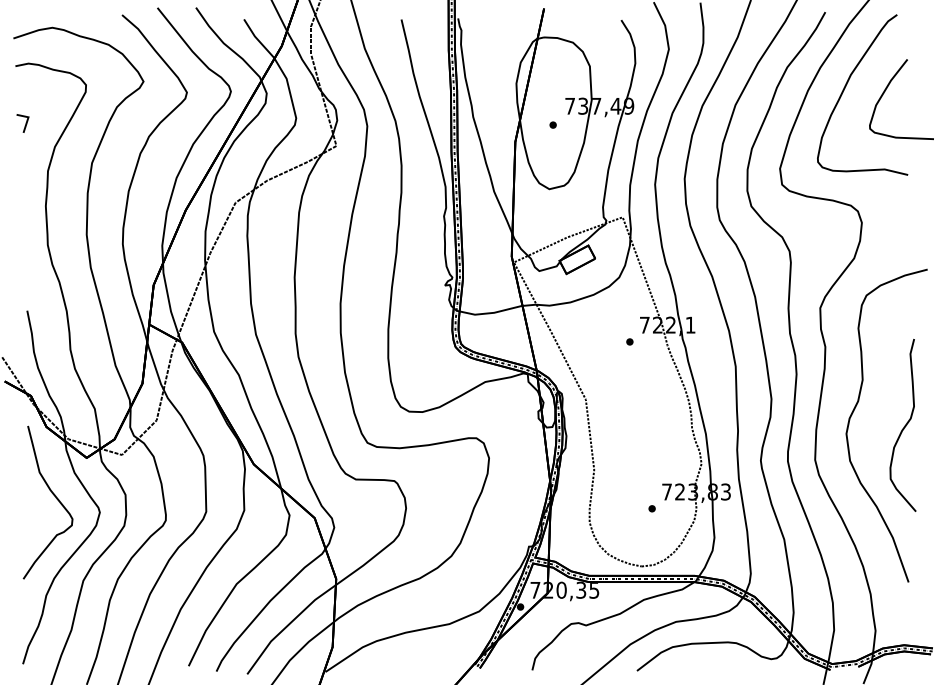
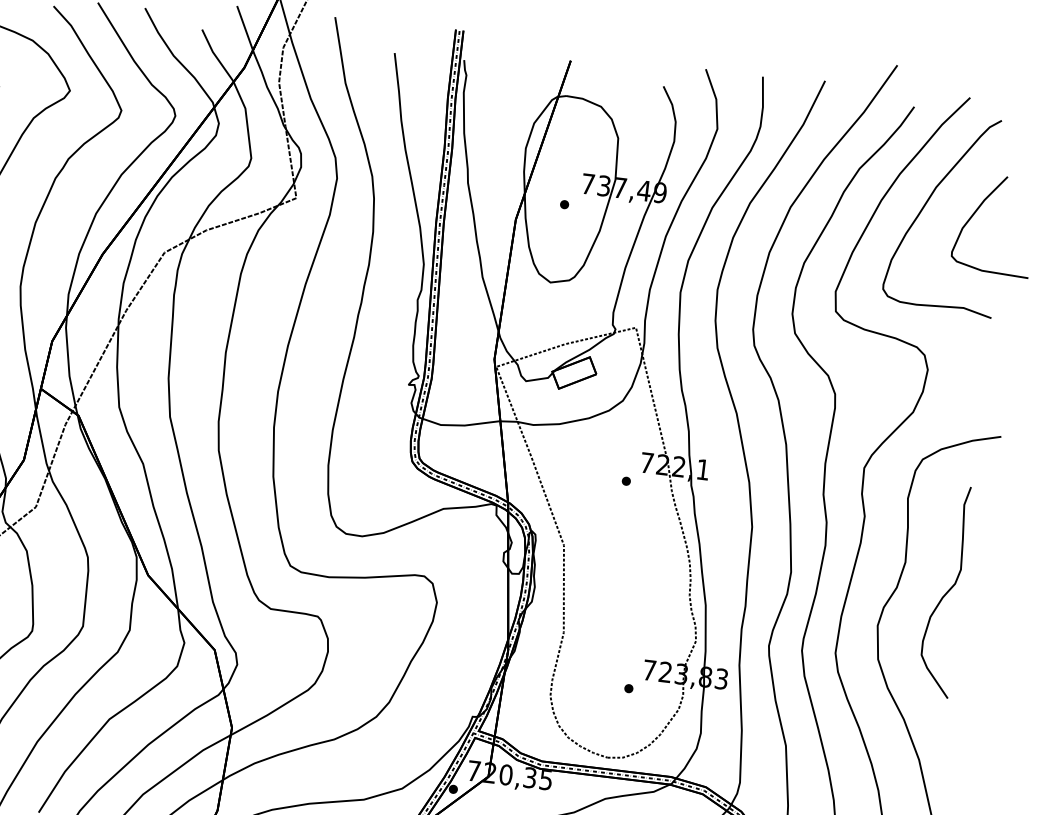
curve: (904, 425) -> (946, 591), moved

